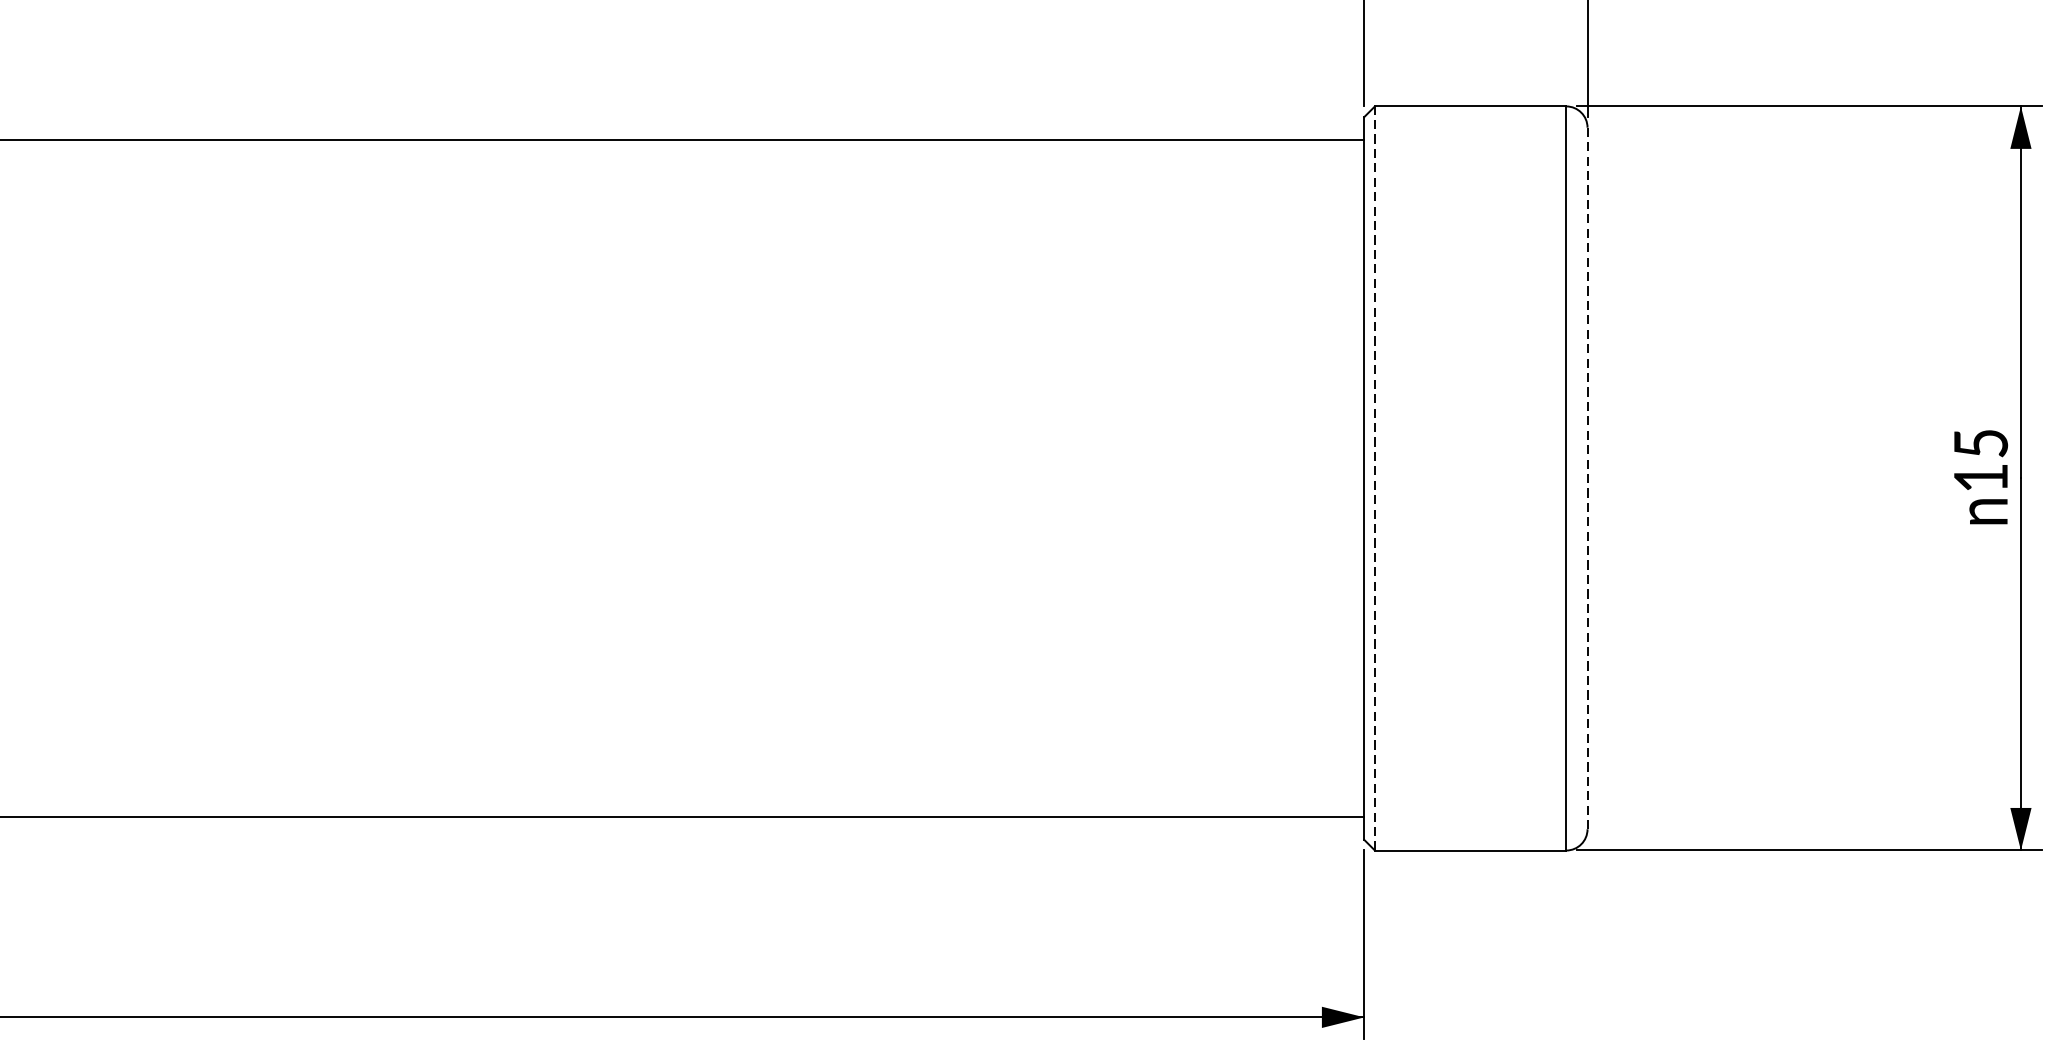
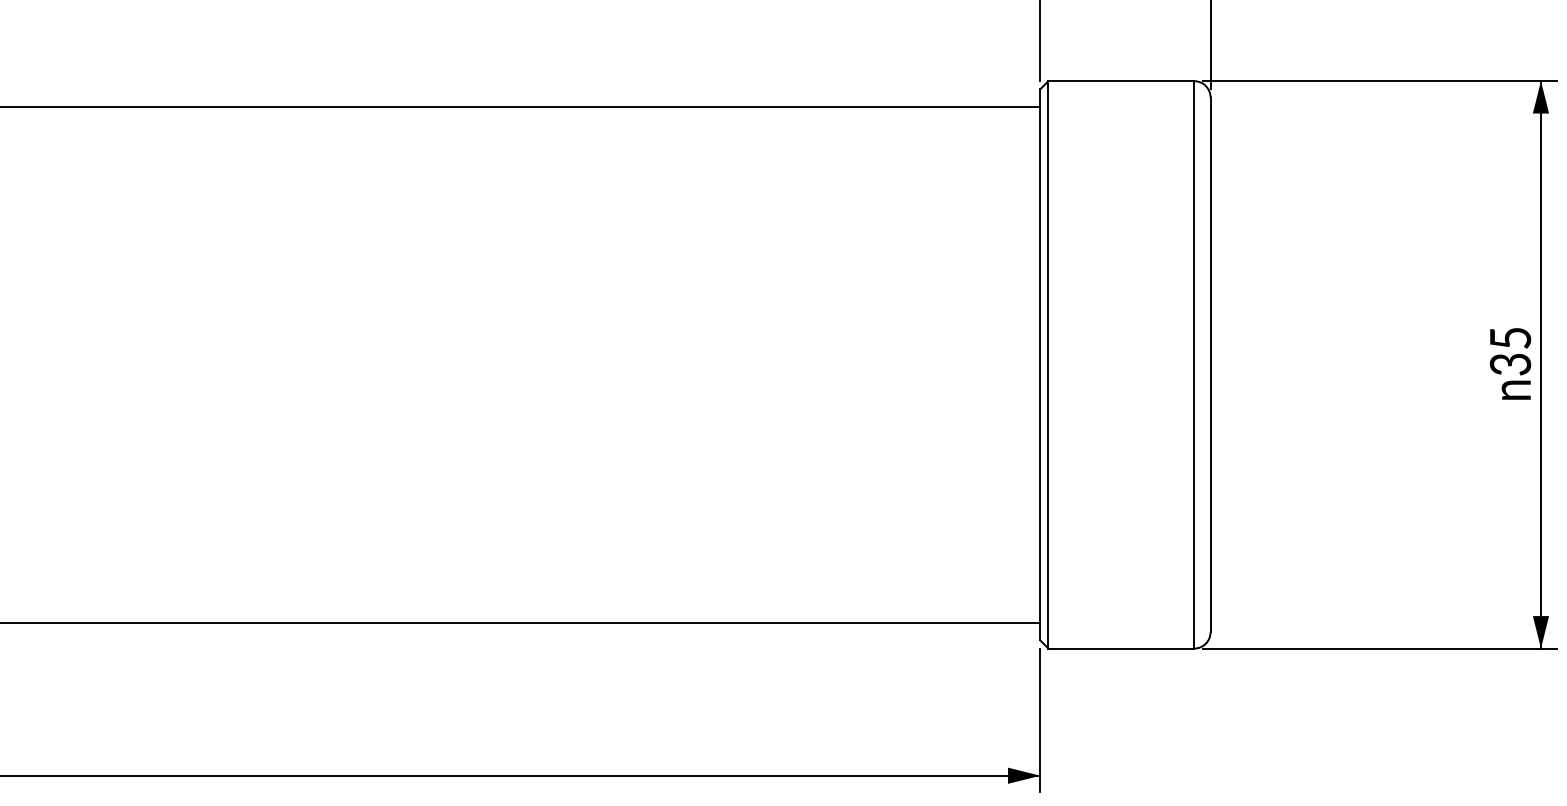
line: (1375, 478) -> (1048, 364), dashed -> solid
text: (1980, 478) -> (1510, 364), 15 -> 35
line: (1587, 479) -> (1210, 365), dashed -> solid

